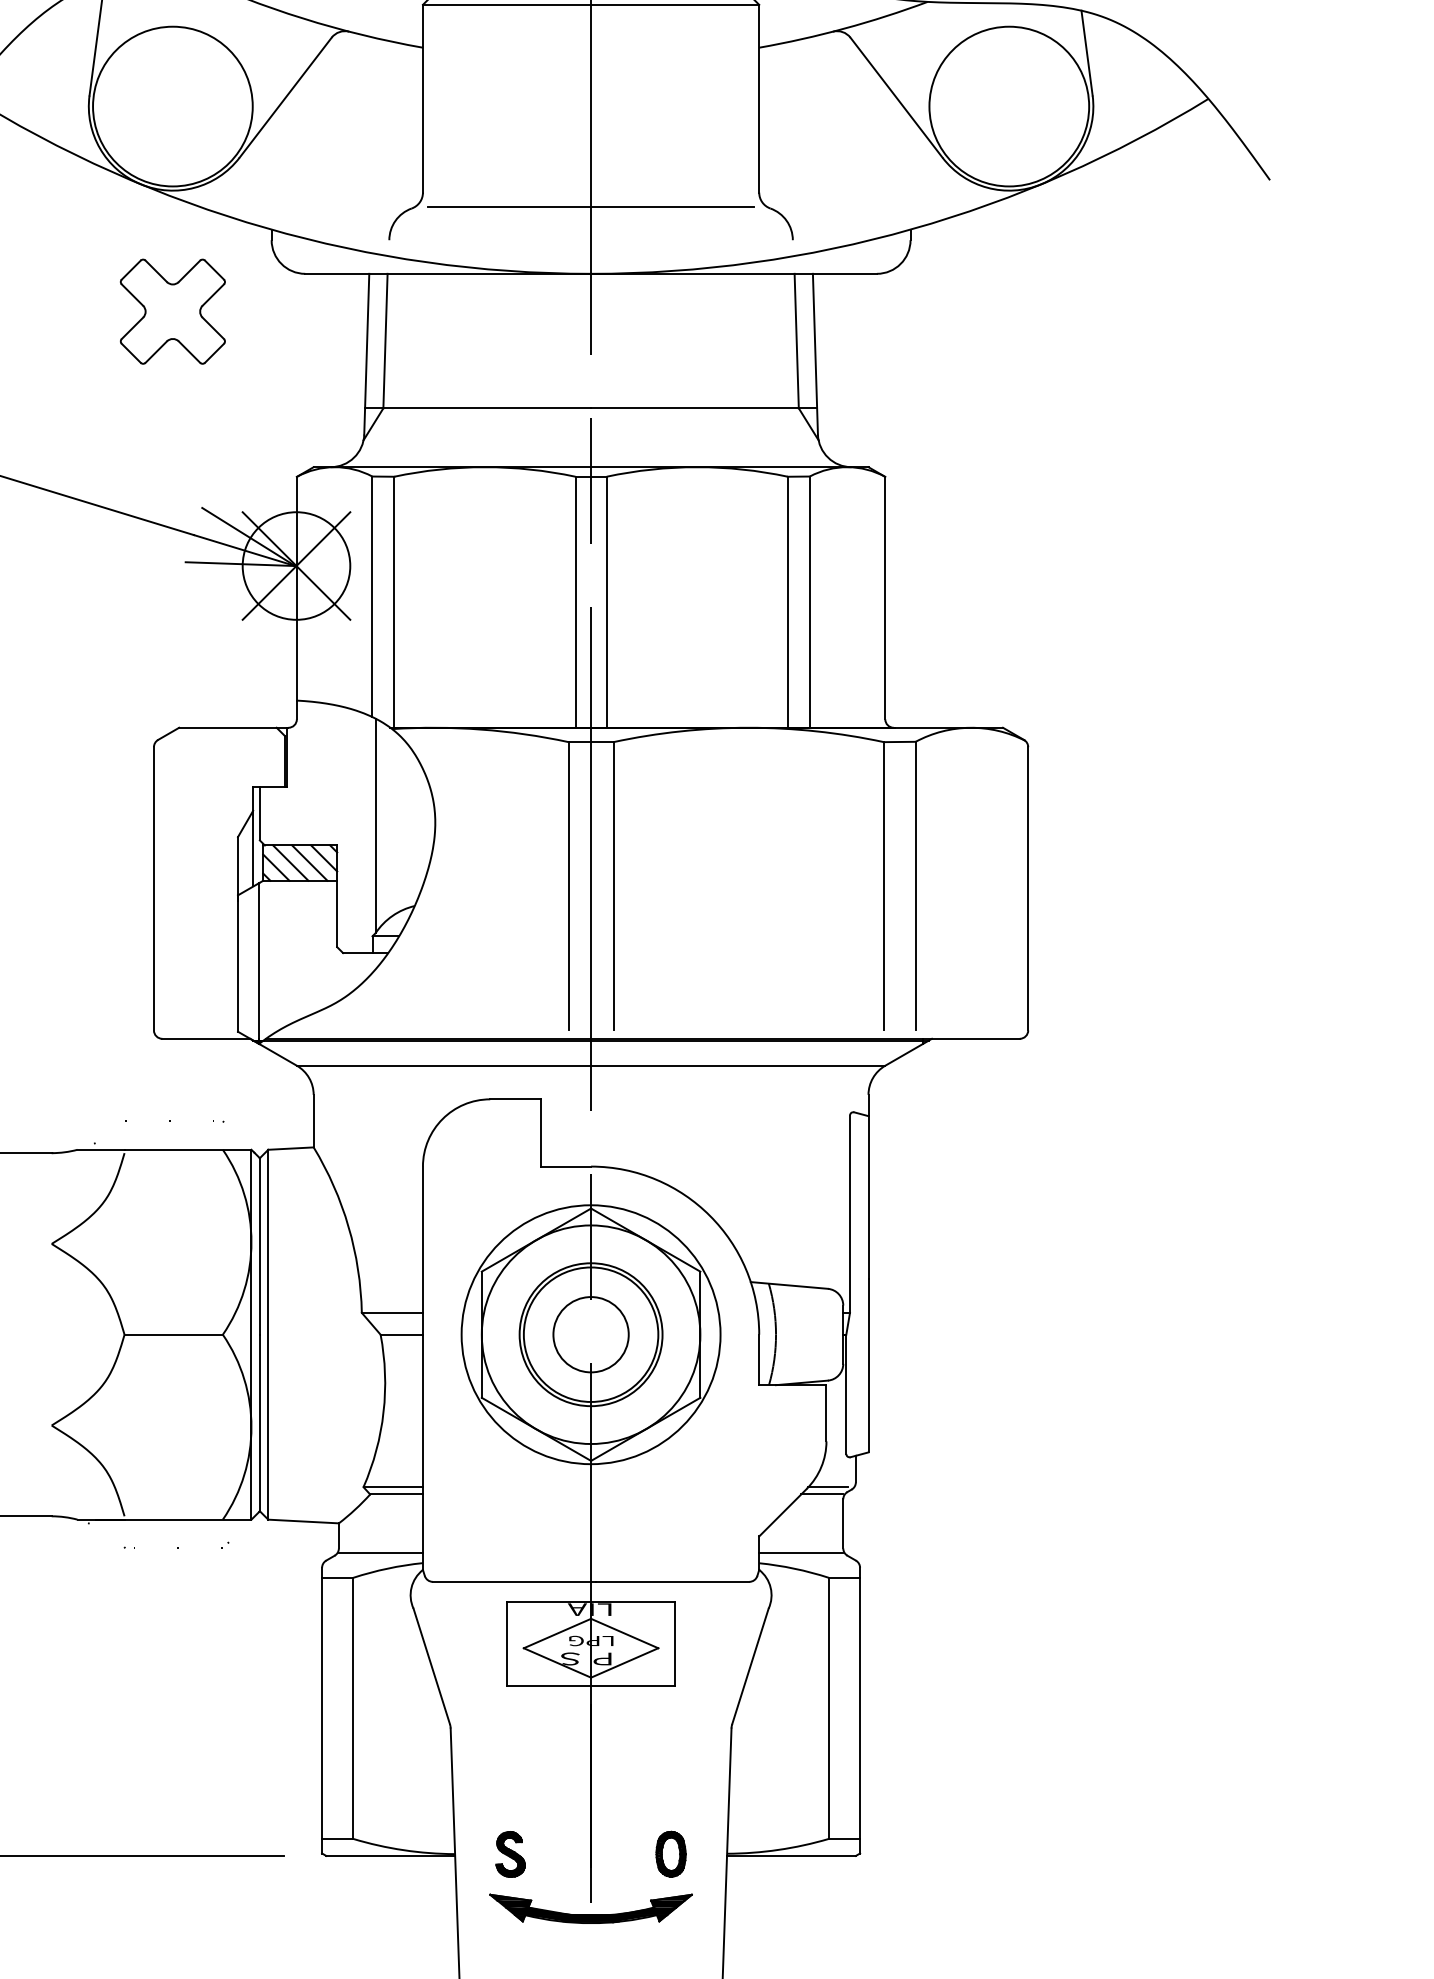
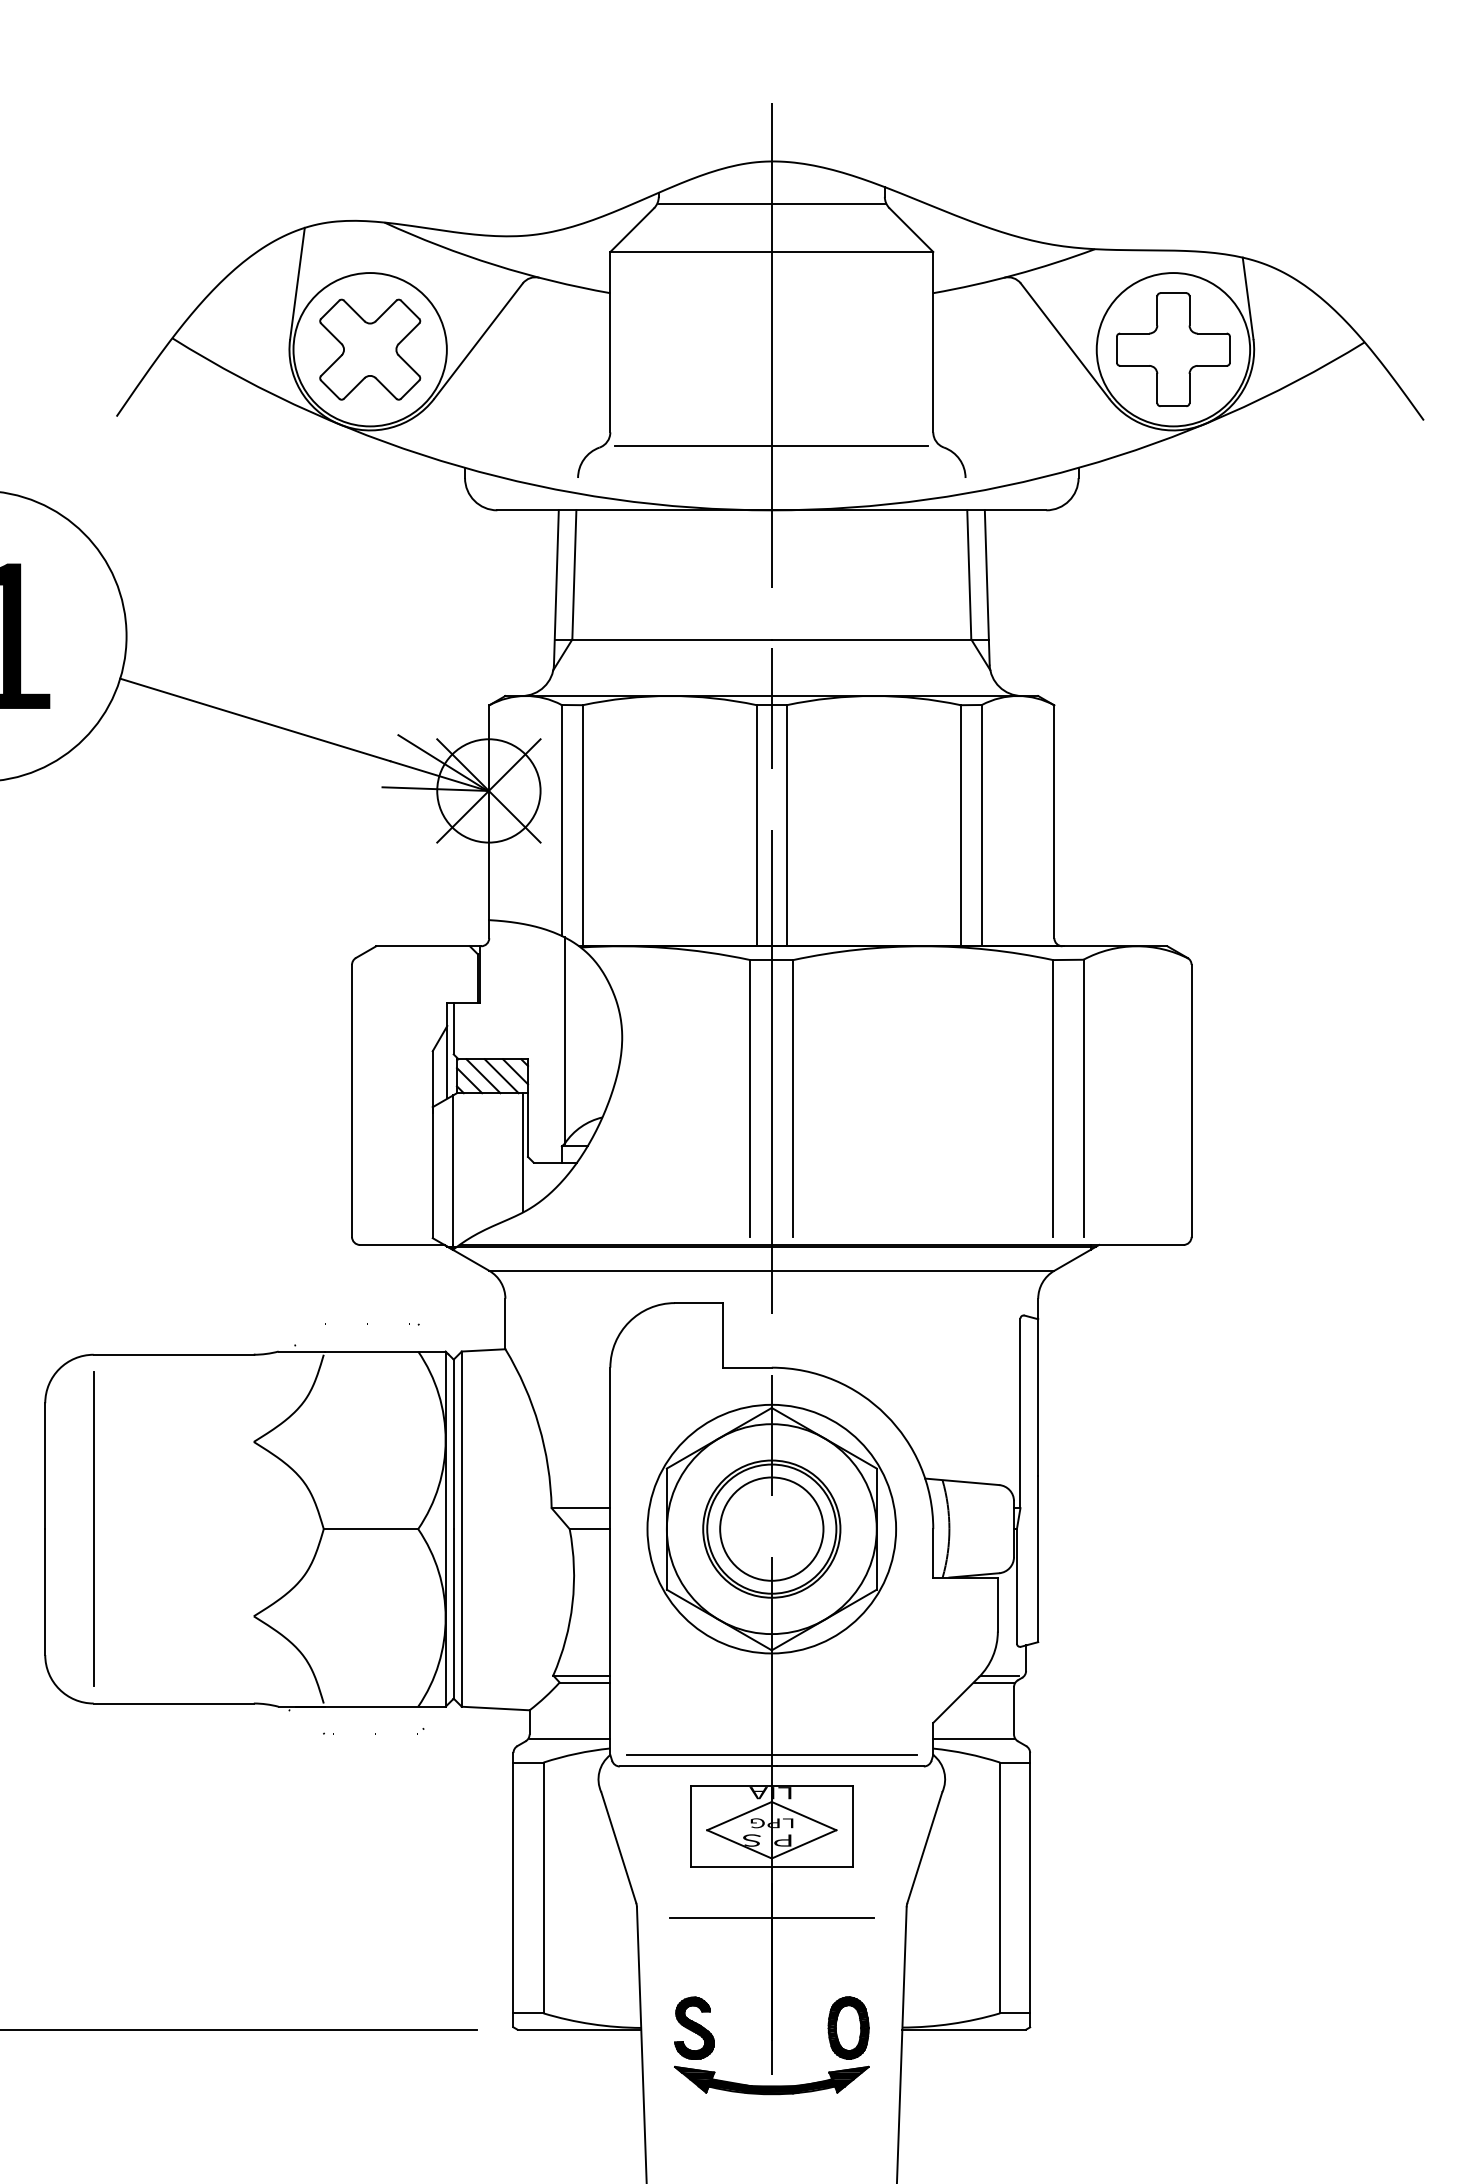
part: (1009, 106) -> (1173, 349), added
part: (173, 311) -> (370, 349), moved
line: (332, 942) -> (523, 1152), added
circle: (590, 1334) -> (771, 1528), size x1.43
line: (590, 1570) -> (771, 1755), added
line: (590, 1740) -> (771, 1918), added
part: (510, 1853) -> (694, 2027), size x1.43
part: (670, 1853) -> (848, 2027), size x1.43

